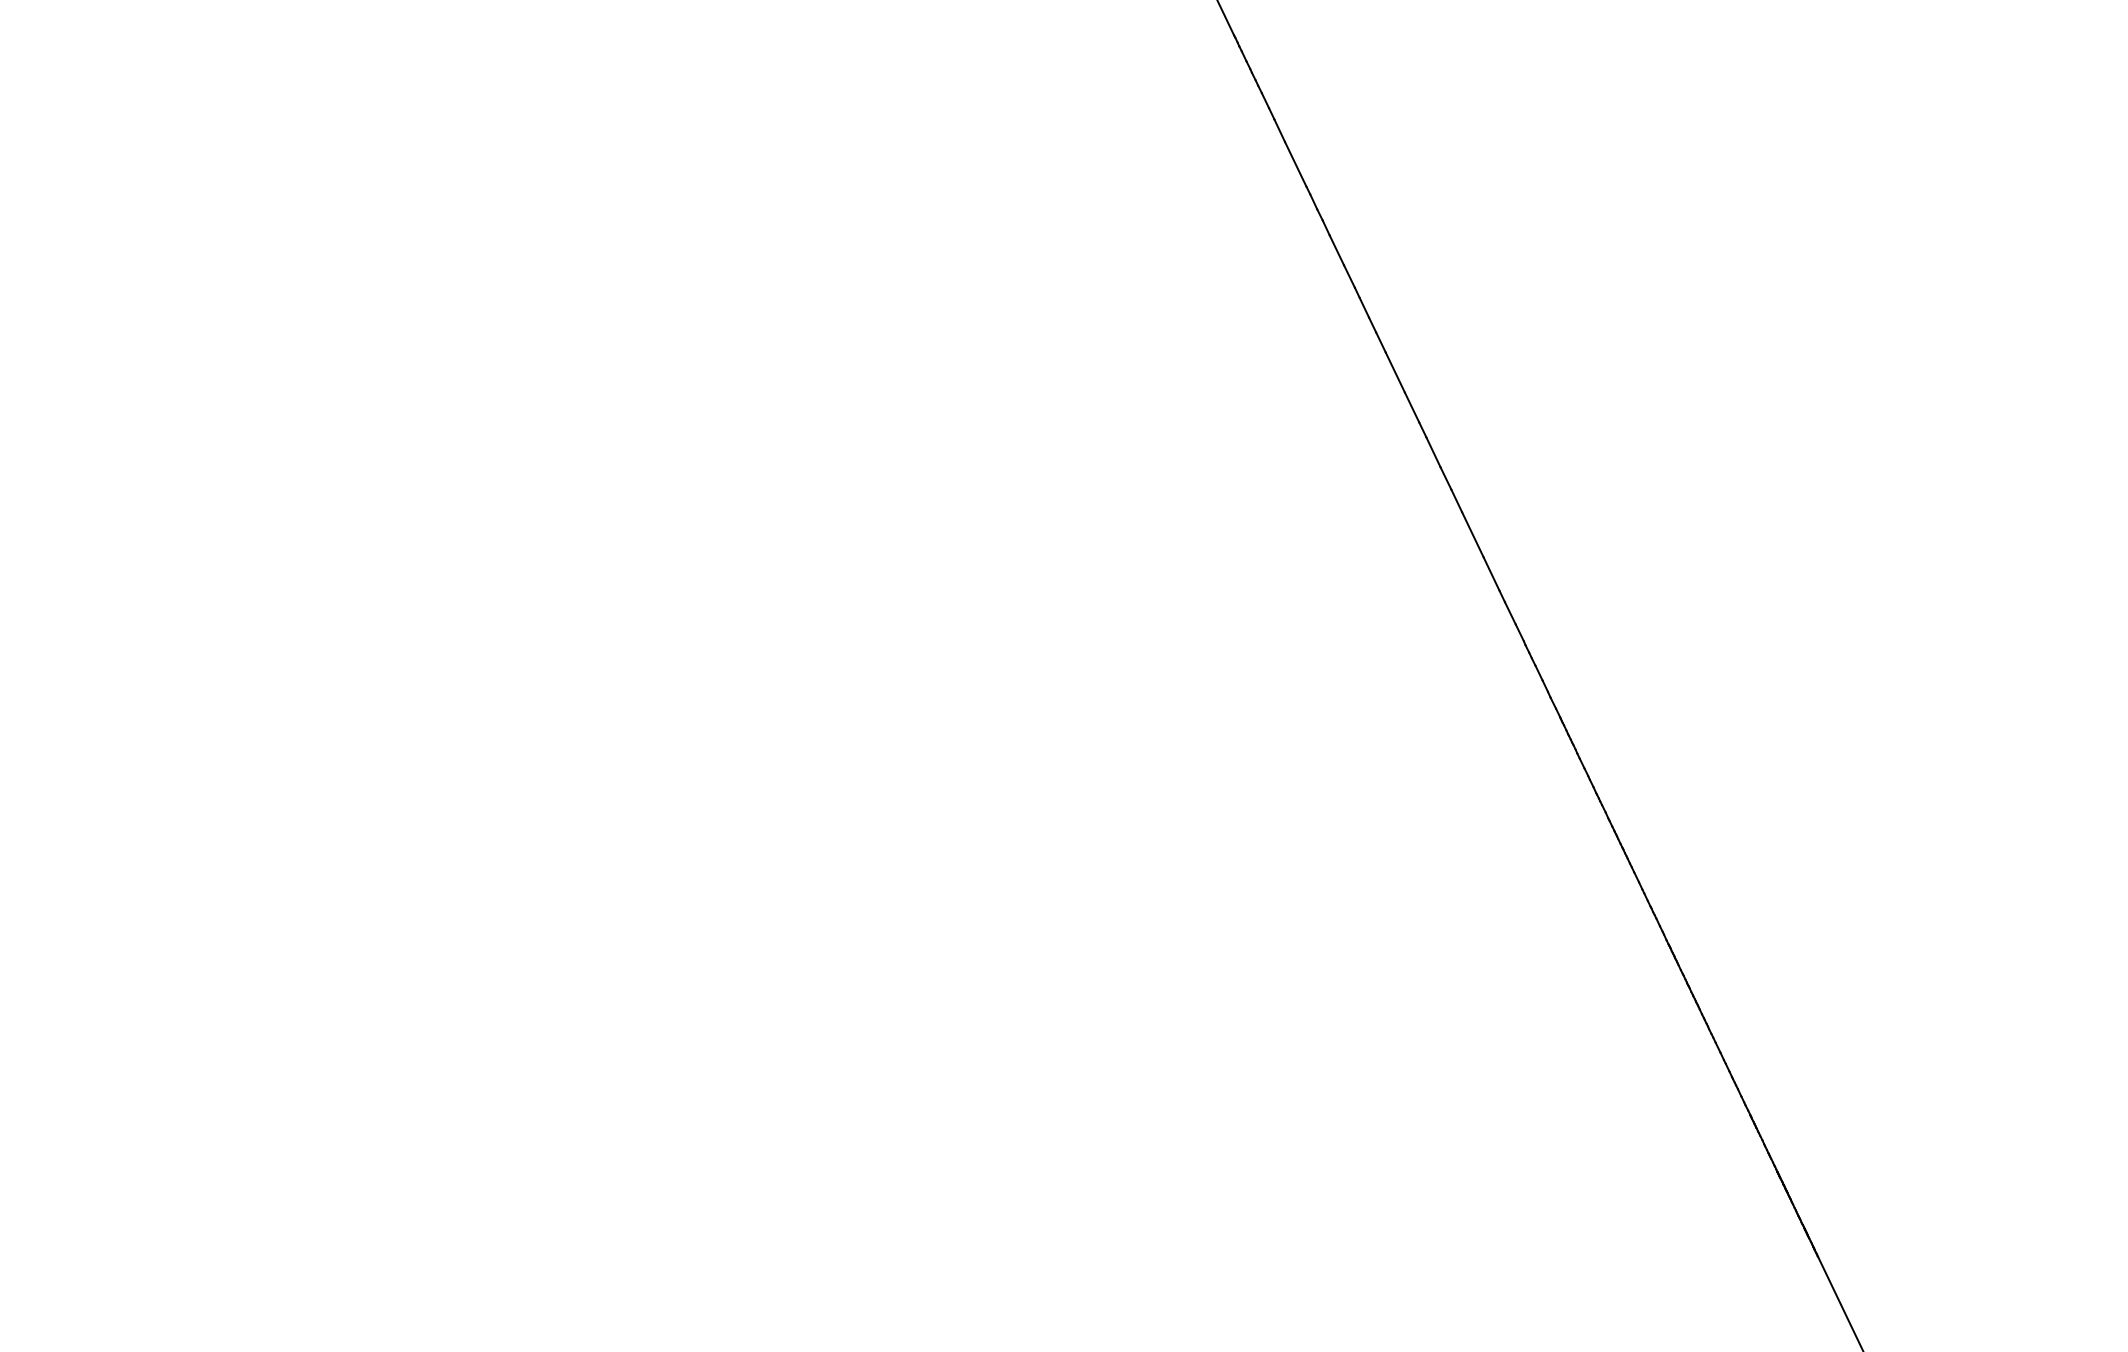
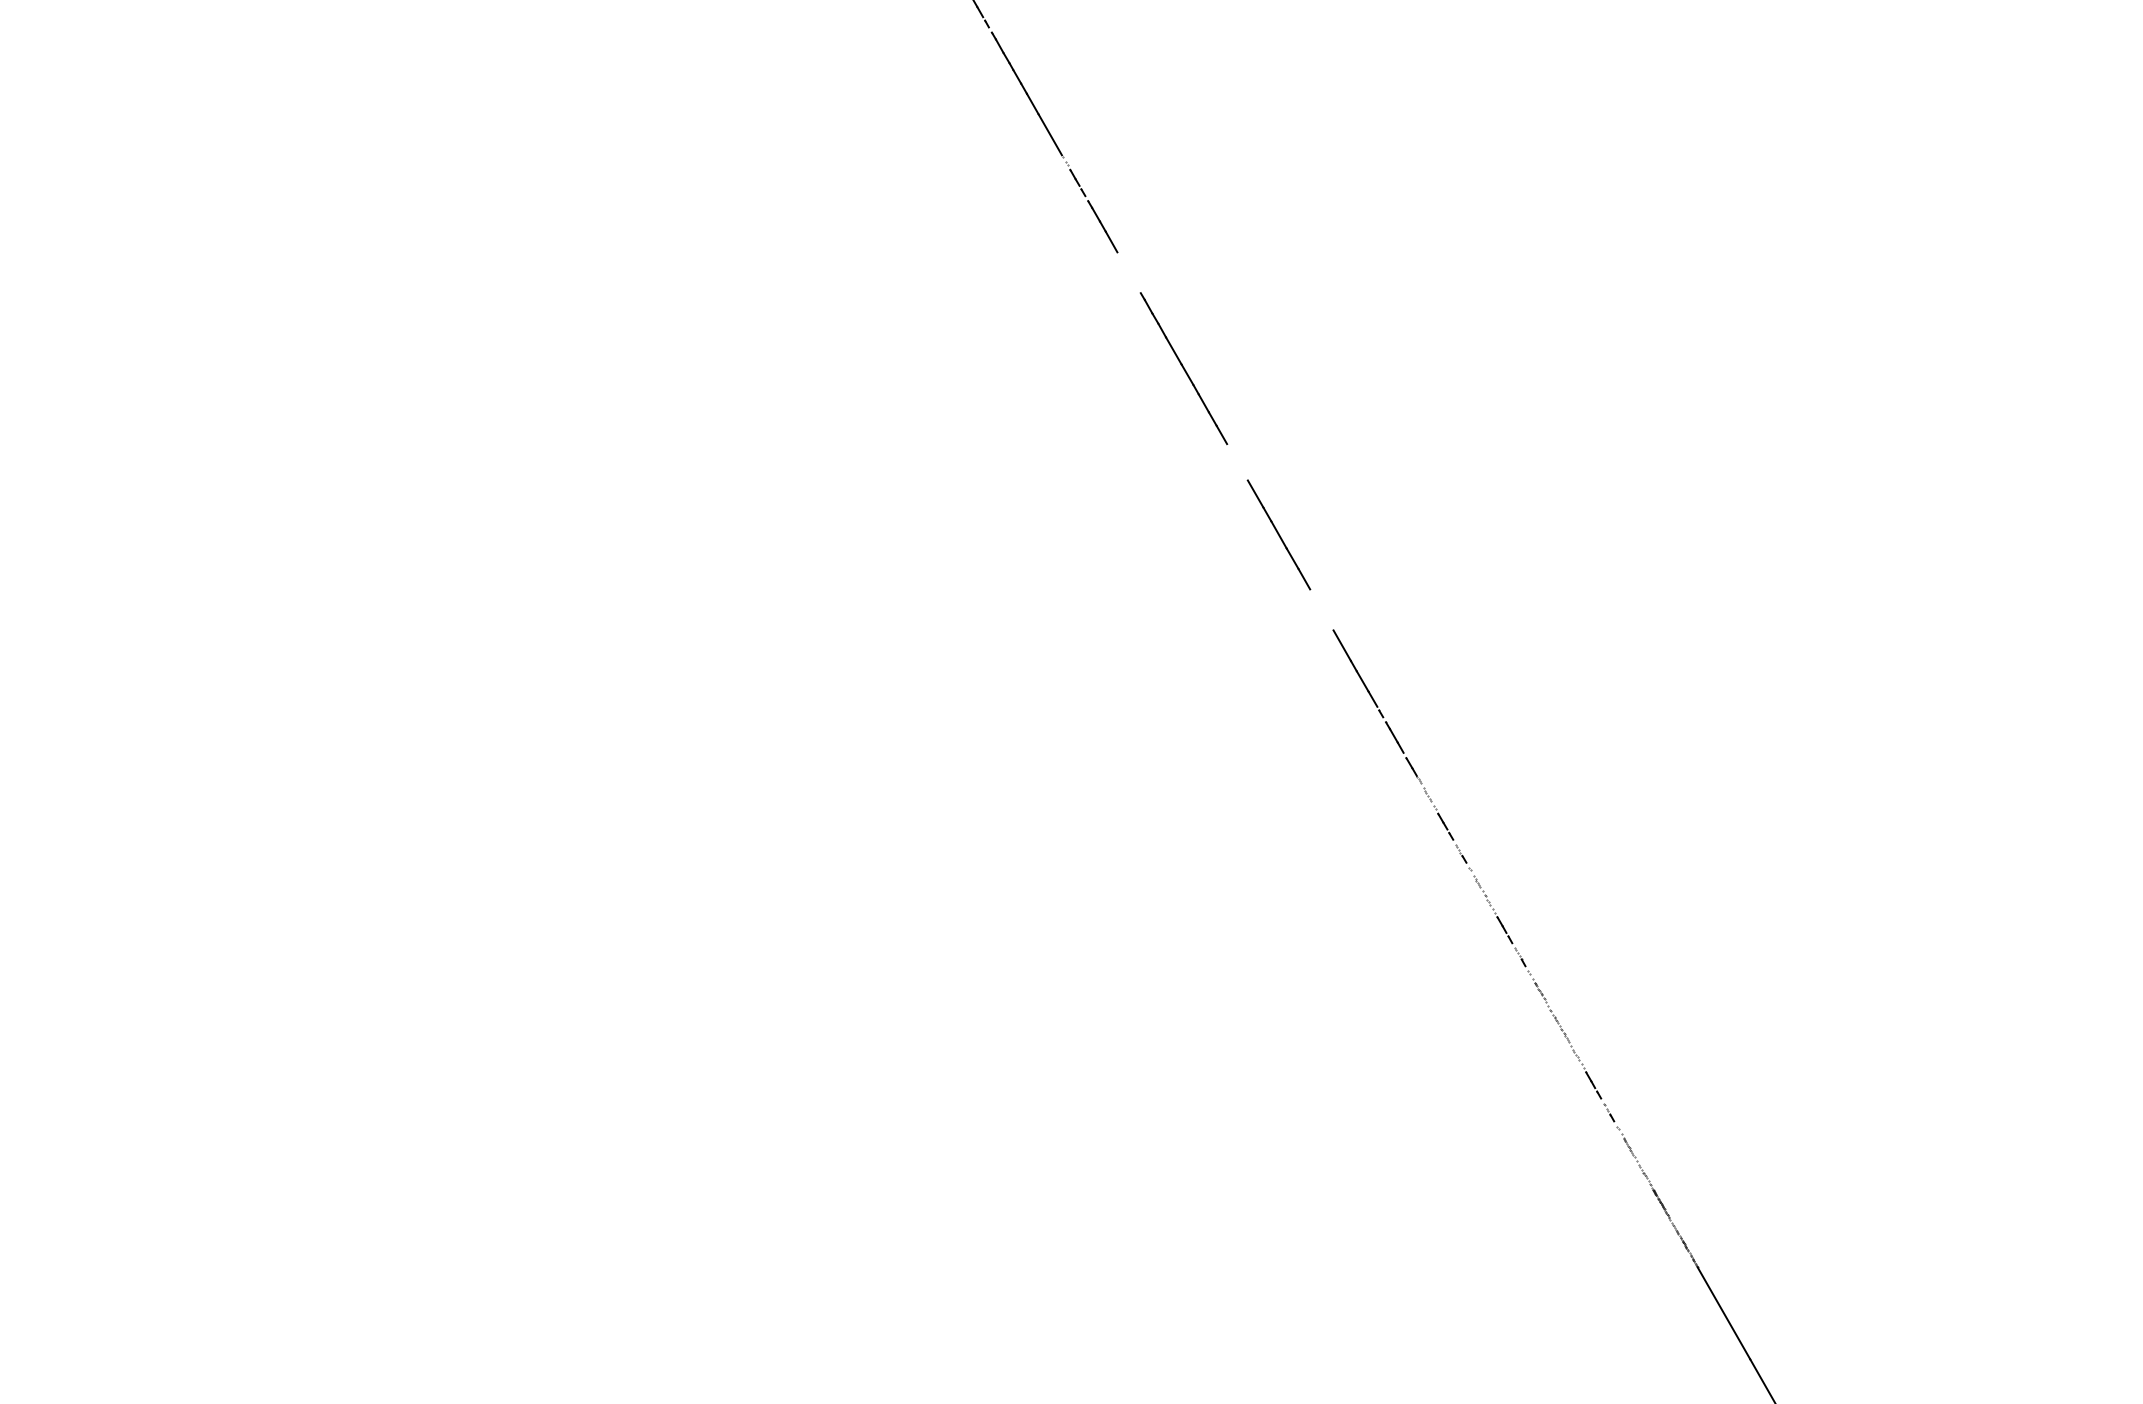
line: (1295, 164) -> (1128, 272), removed
line: (1395, 372) -> (1237, 462), removed
line: (1472, 534) -> (1321, 609), removed

